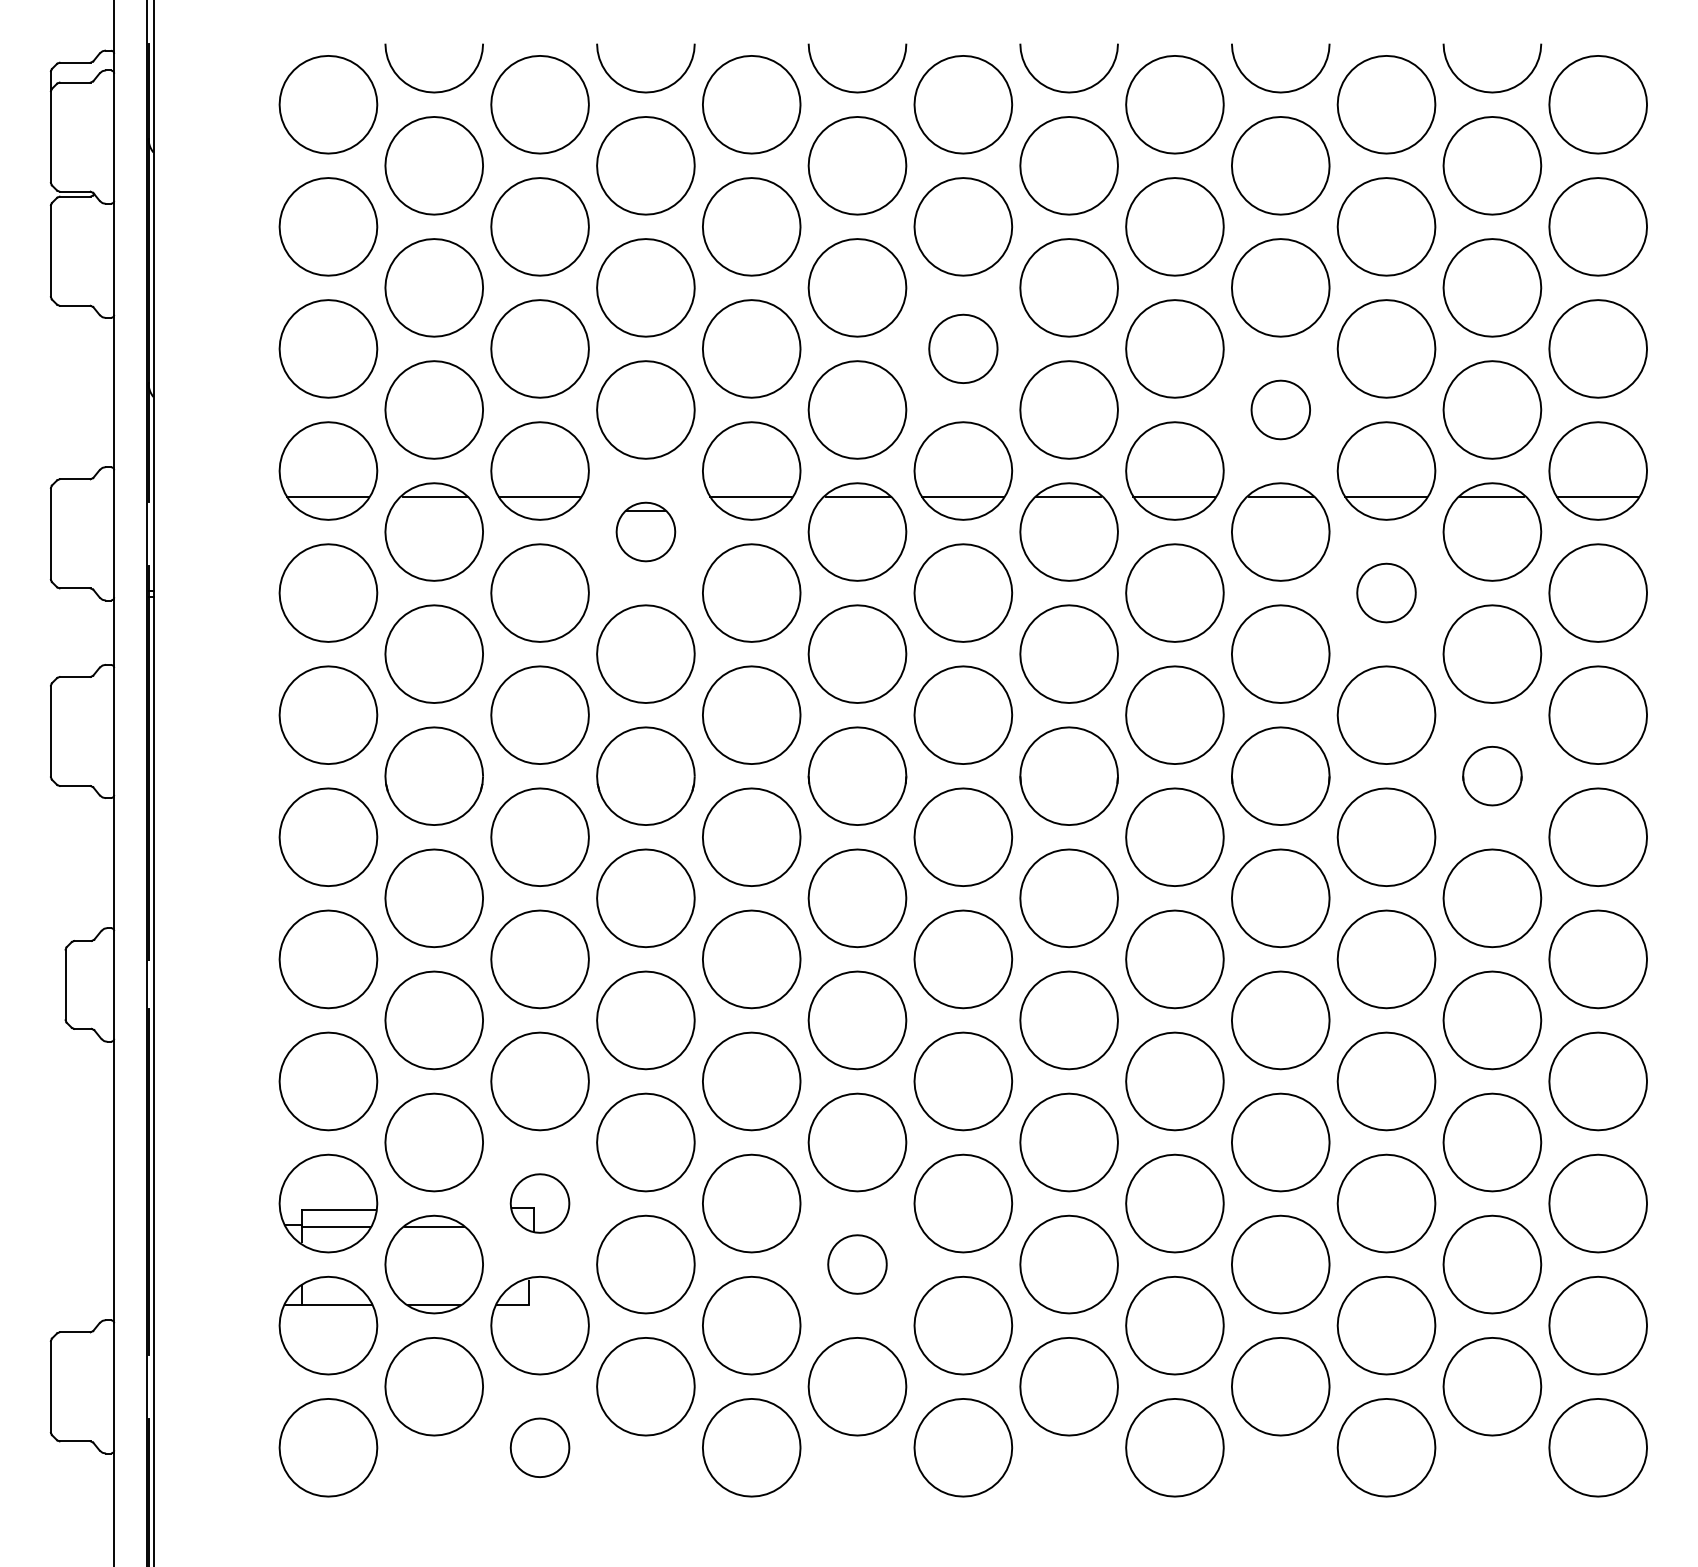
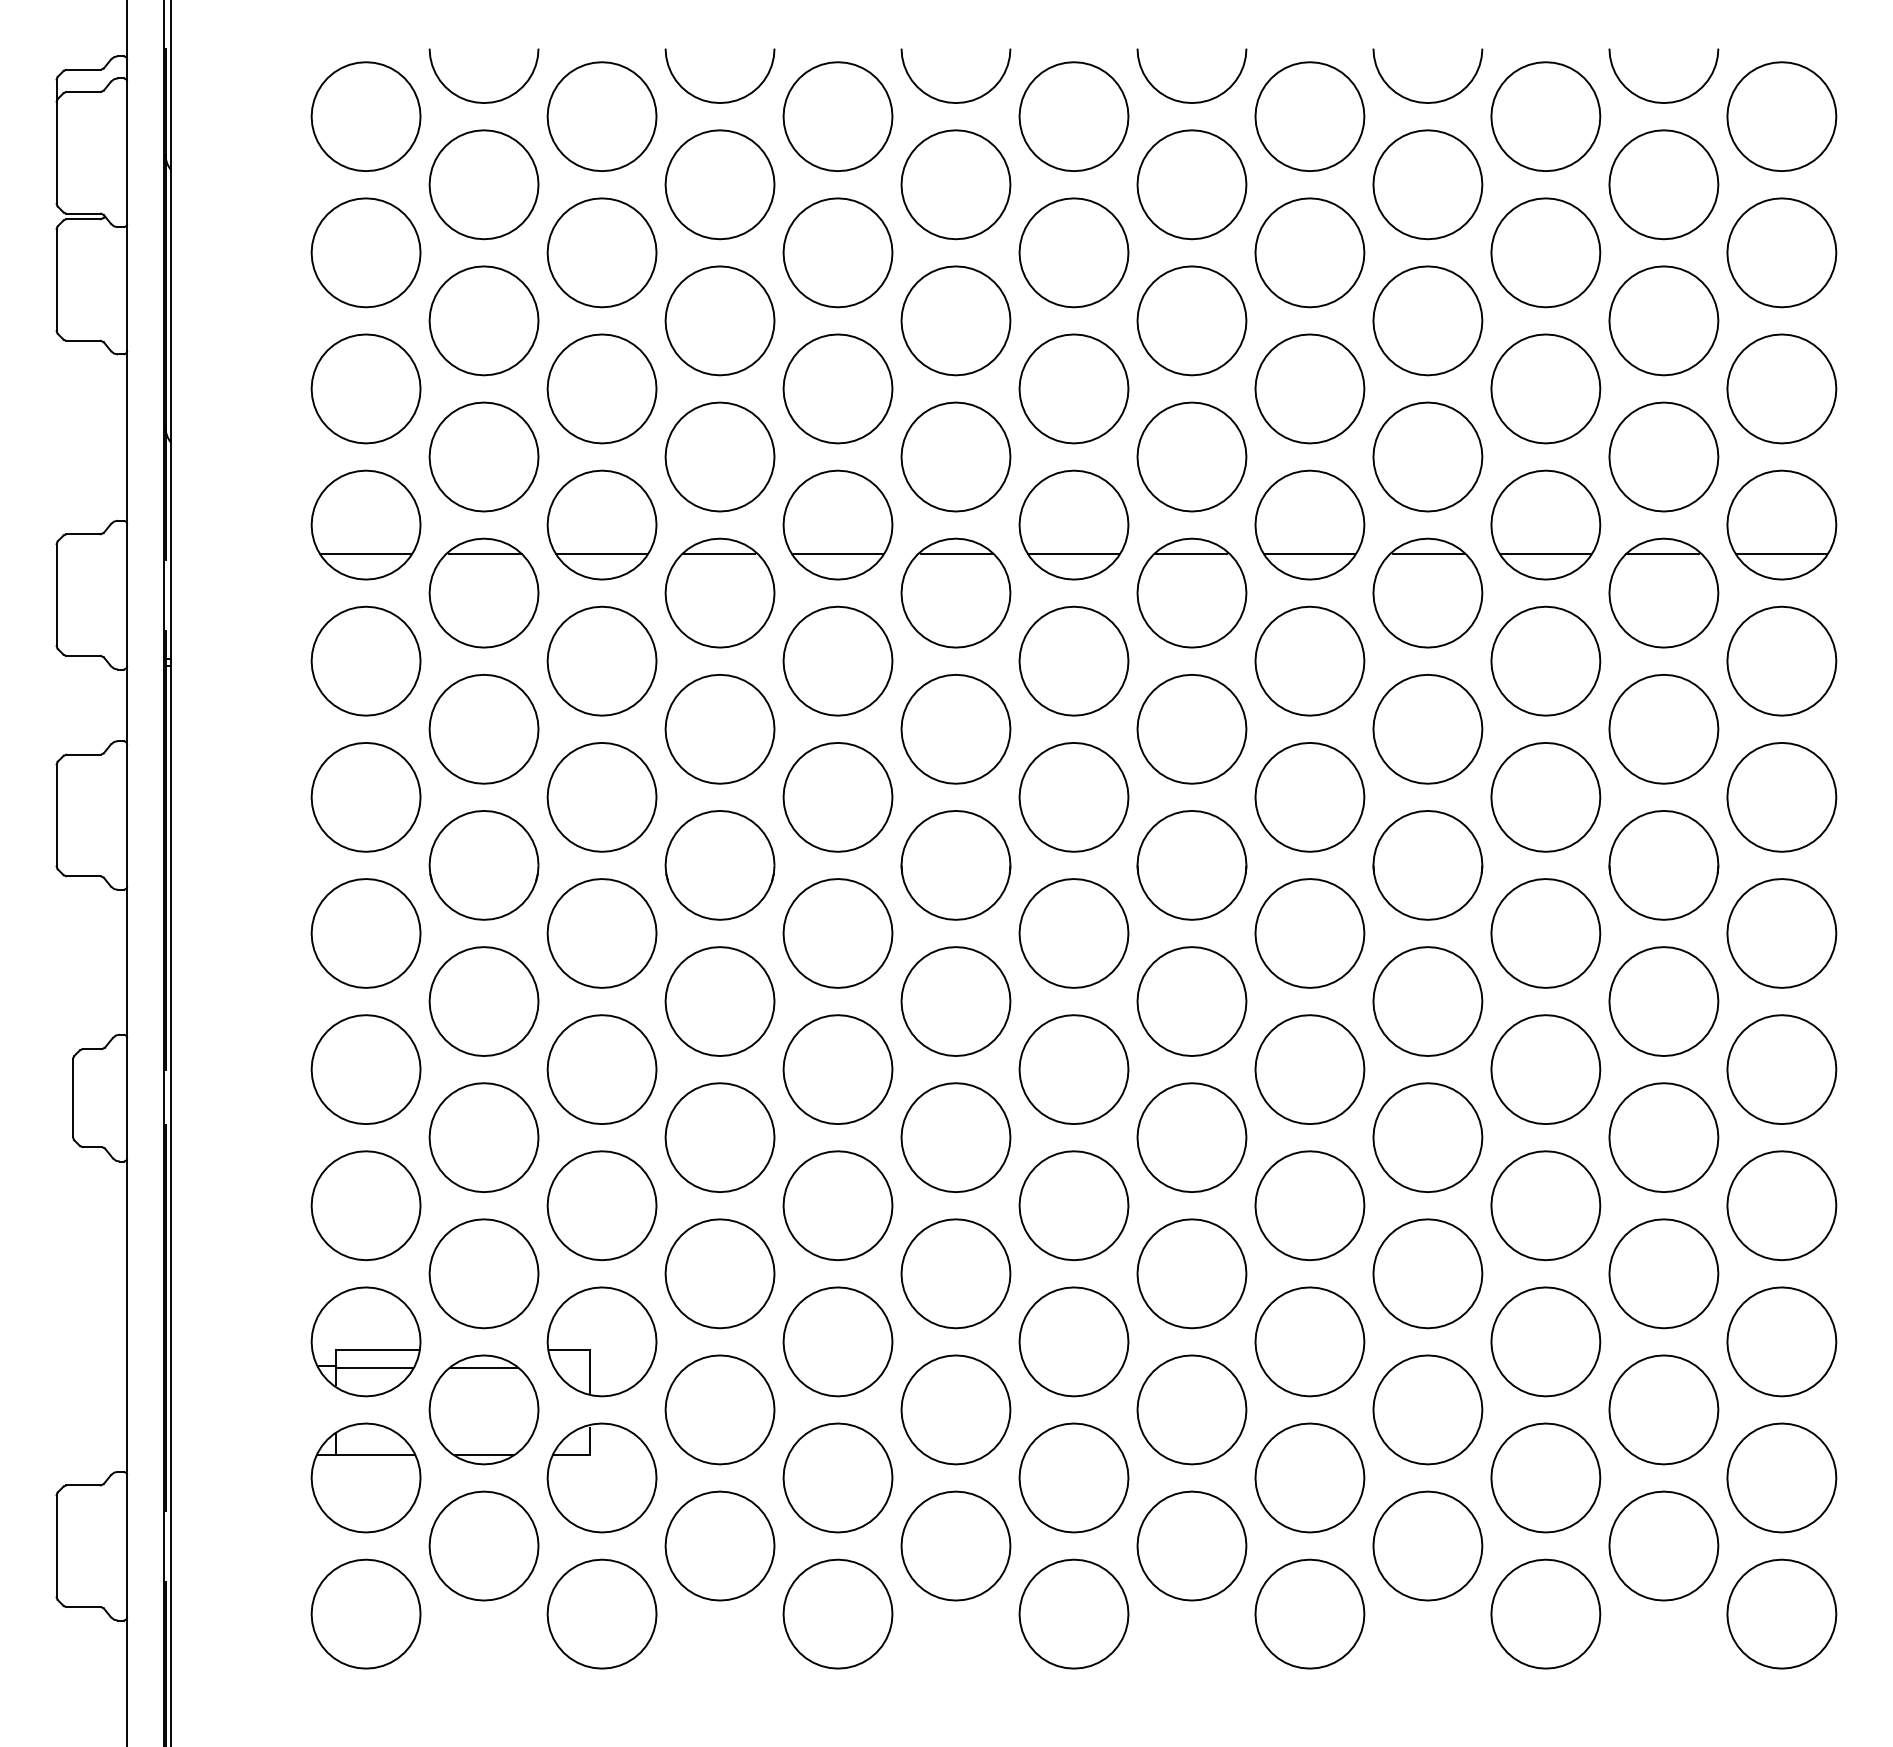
part: (963, 348) -> (1074, 388), size x1.43
part: (1280, 409) -> (1427, 456), size x1.67
part: (645, 531) -> (719, 592), size x1.67
part: (1386, 592) -> (1545, 660), size x1.67
part: (1492, 775) -> (1664, 864), size x1.67
part: (539, 1203) -> (601, 1341), size x1.67
part: (857, 1264) -> (955, 1409), size x1.67
part: (539, 1447) -> (601, 1613), size x1.67

